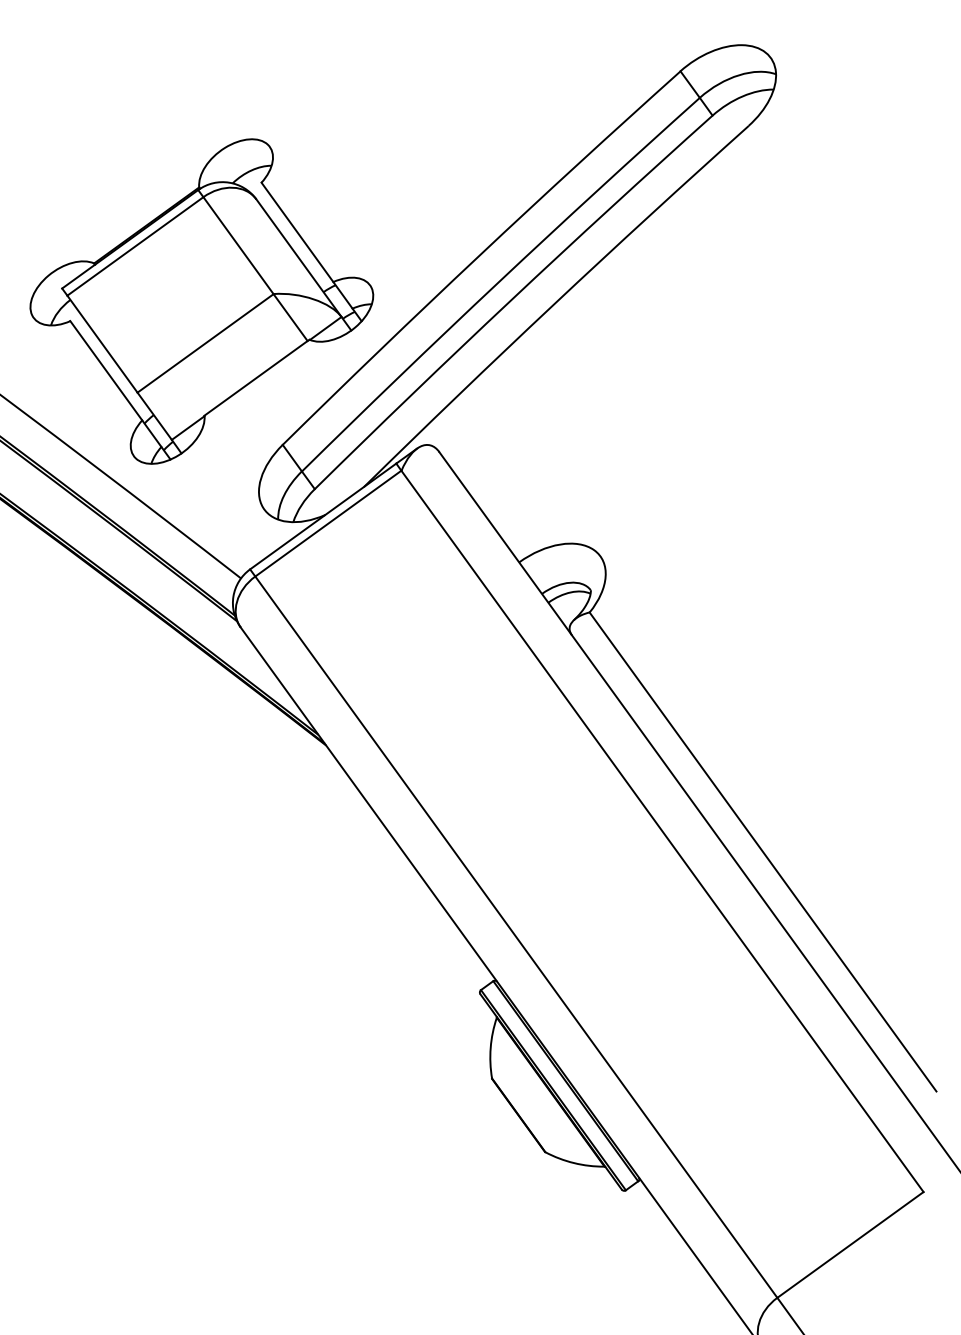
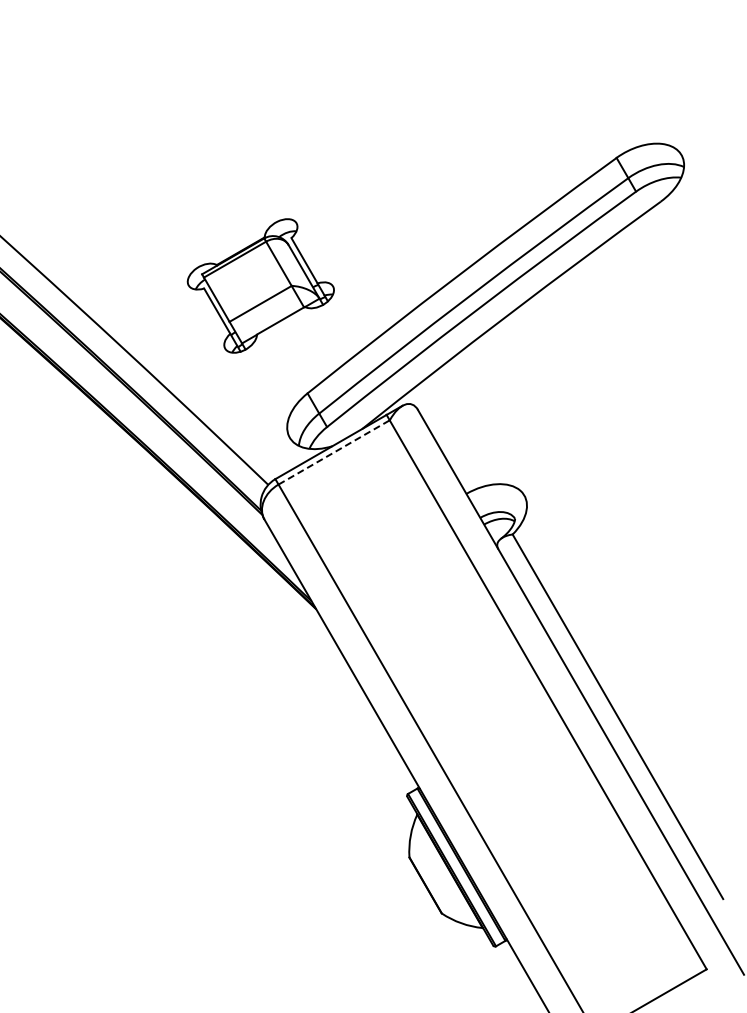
part: (201, 300) -> (260, 285), size x0.6
line: (328, 523) -> (334, 452), solid -> dashed

